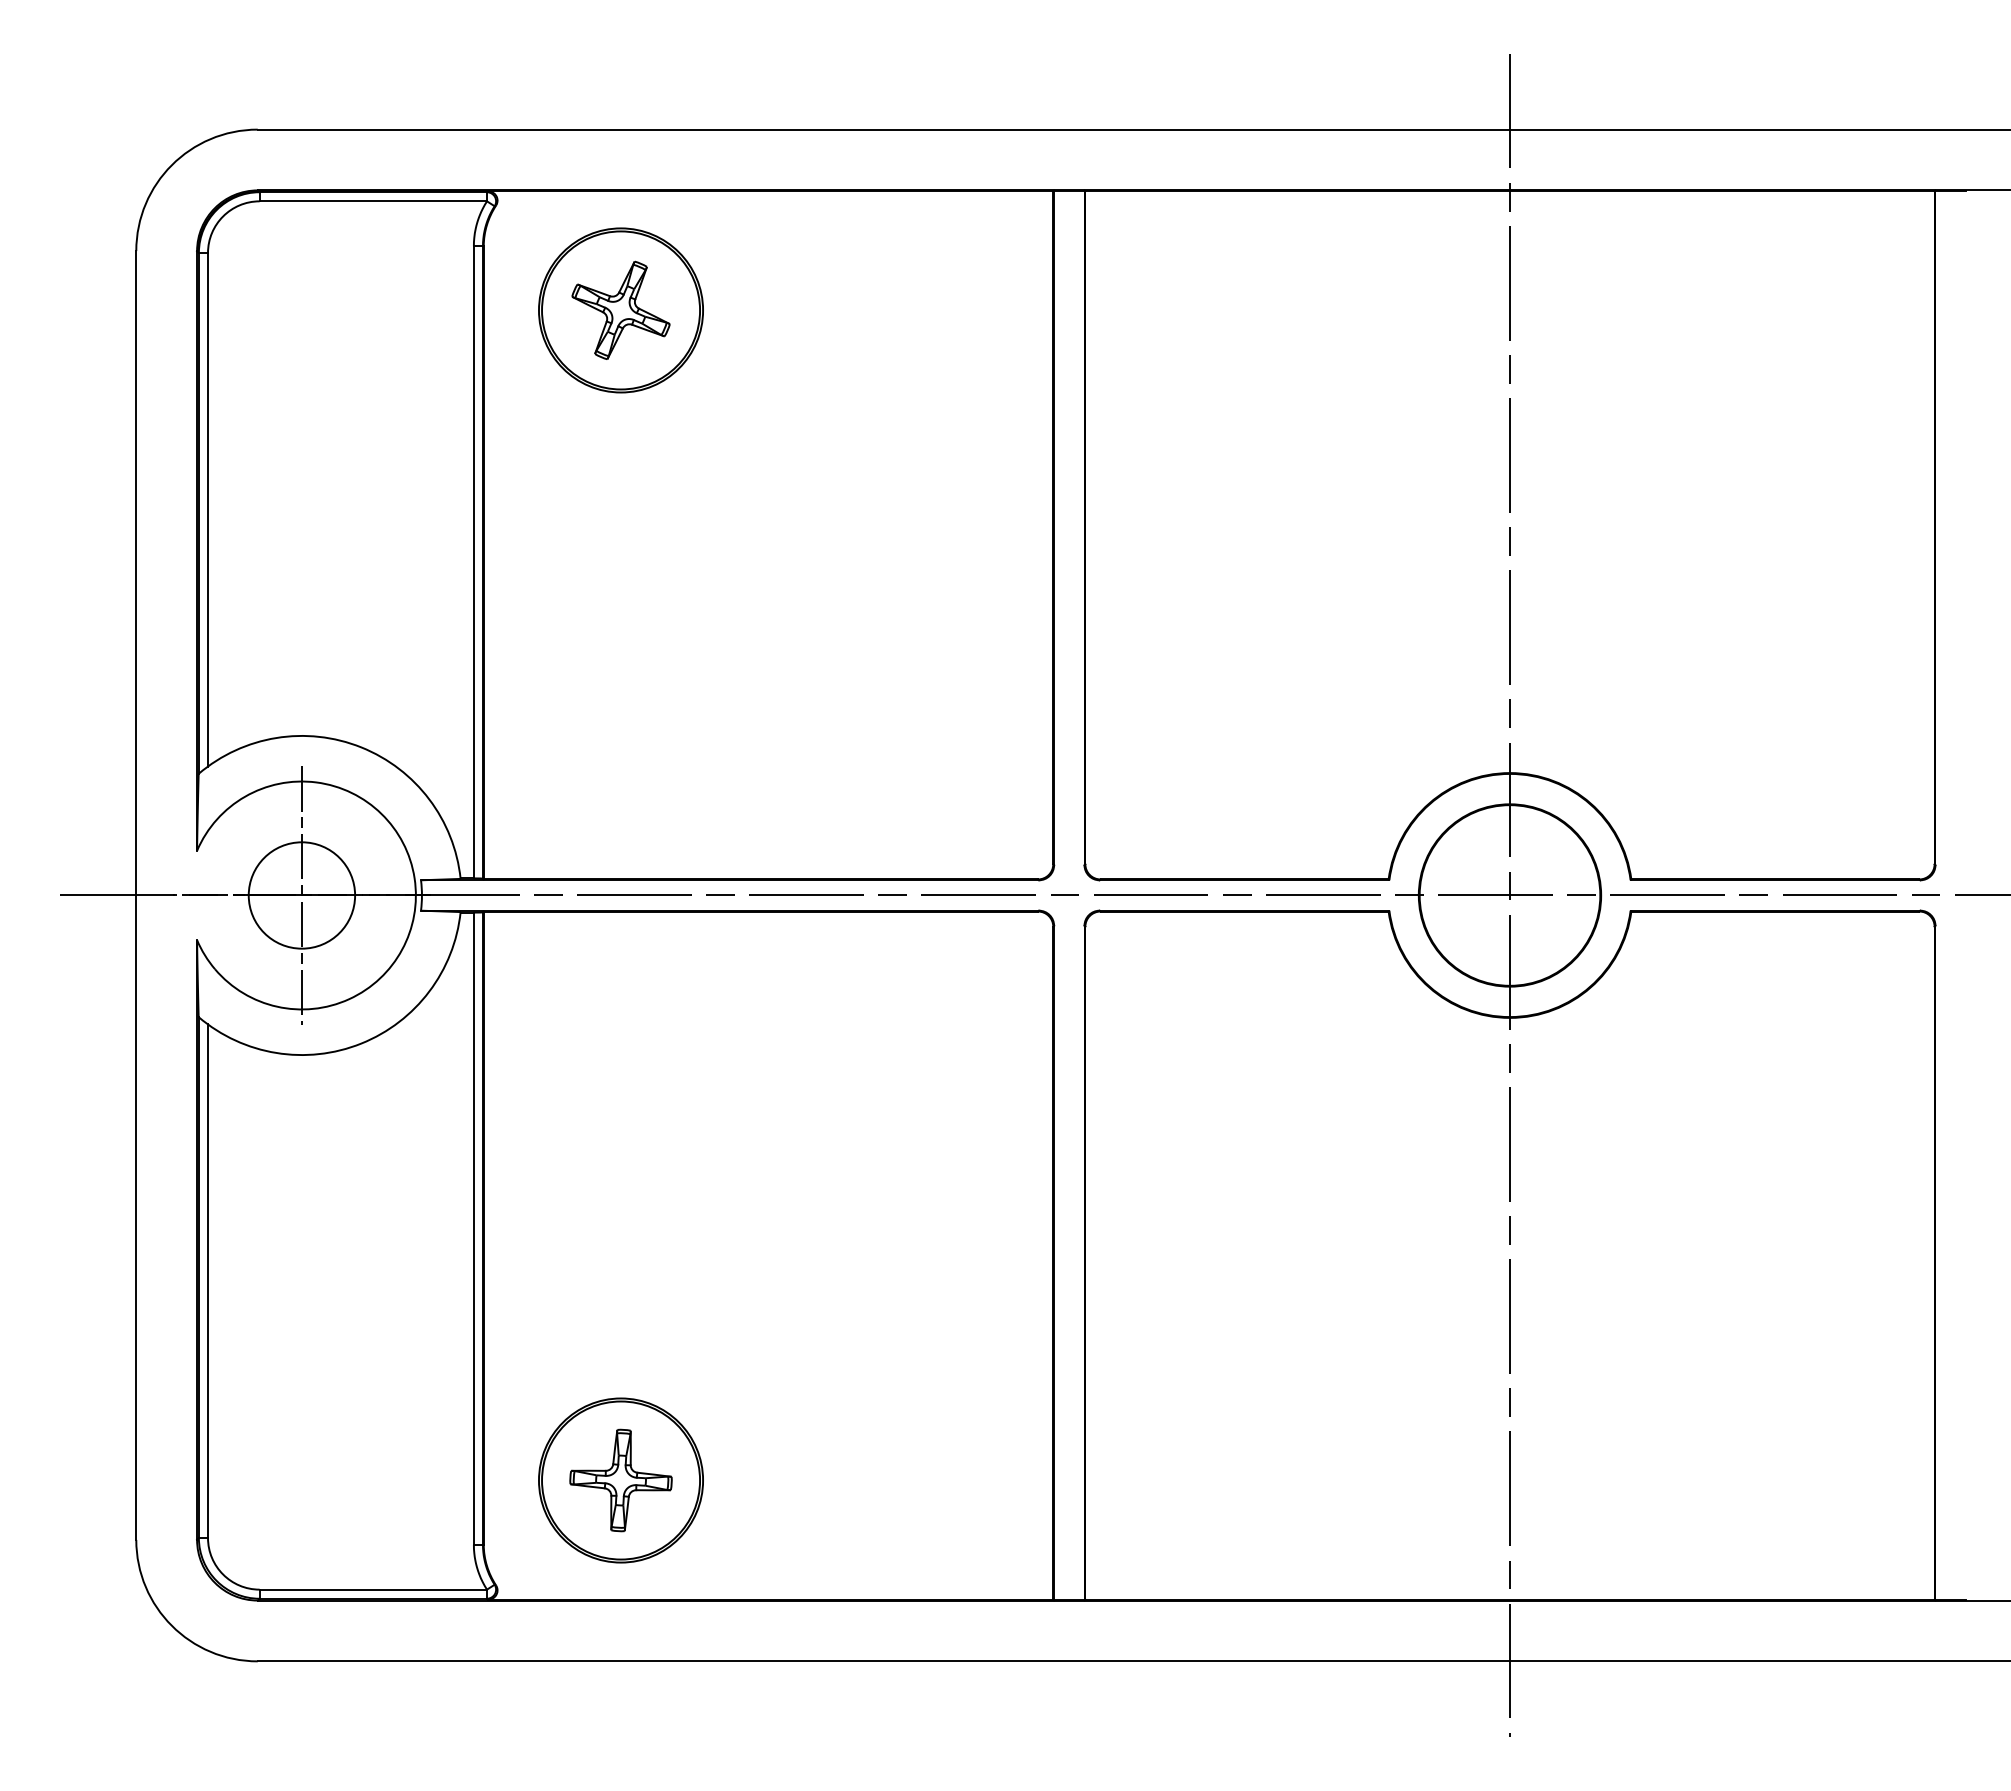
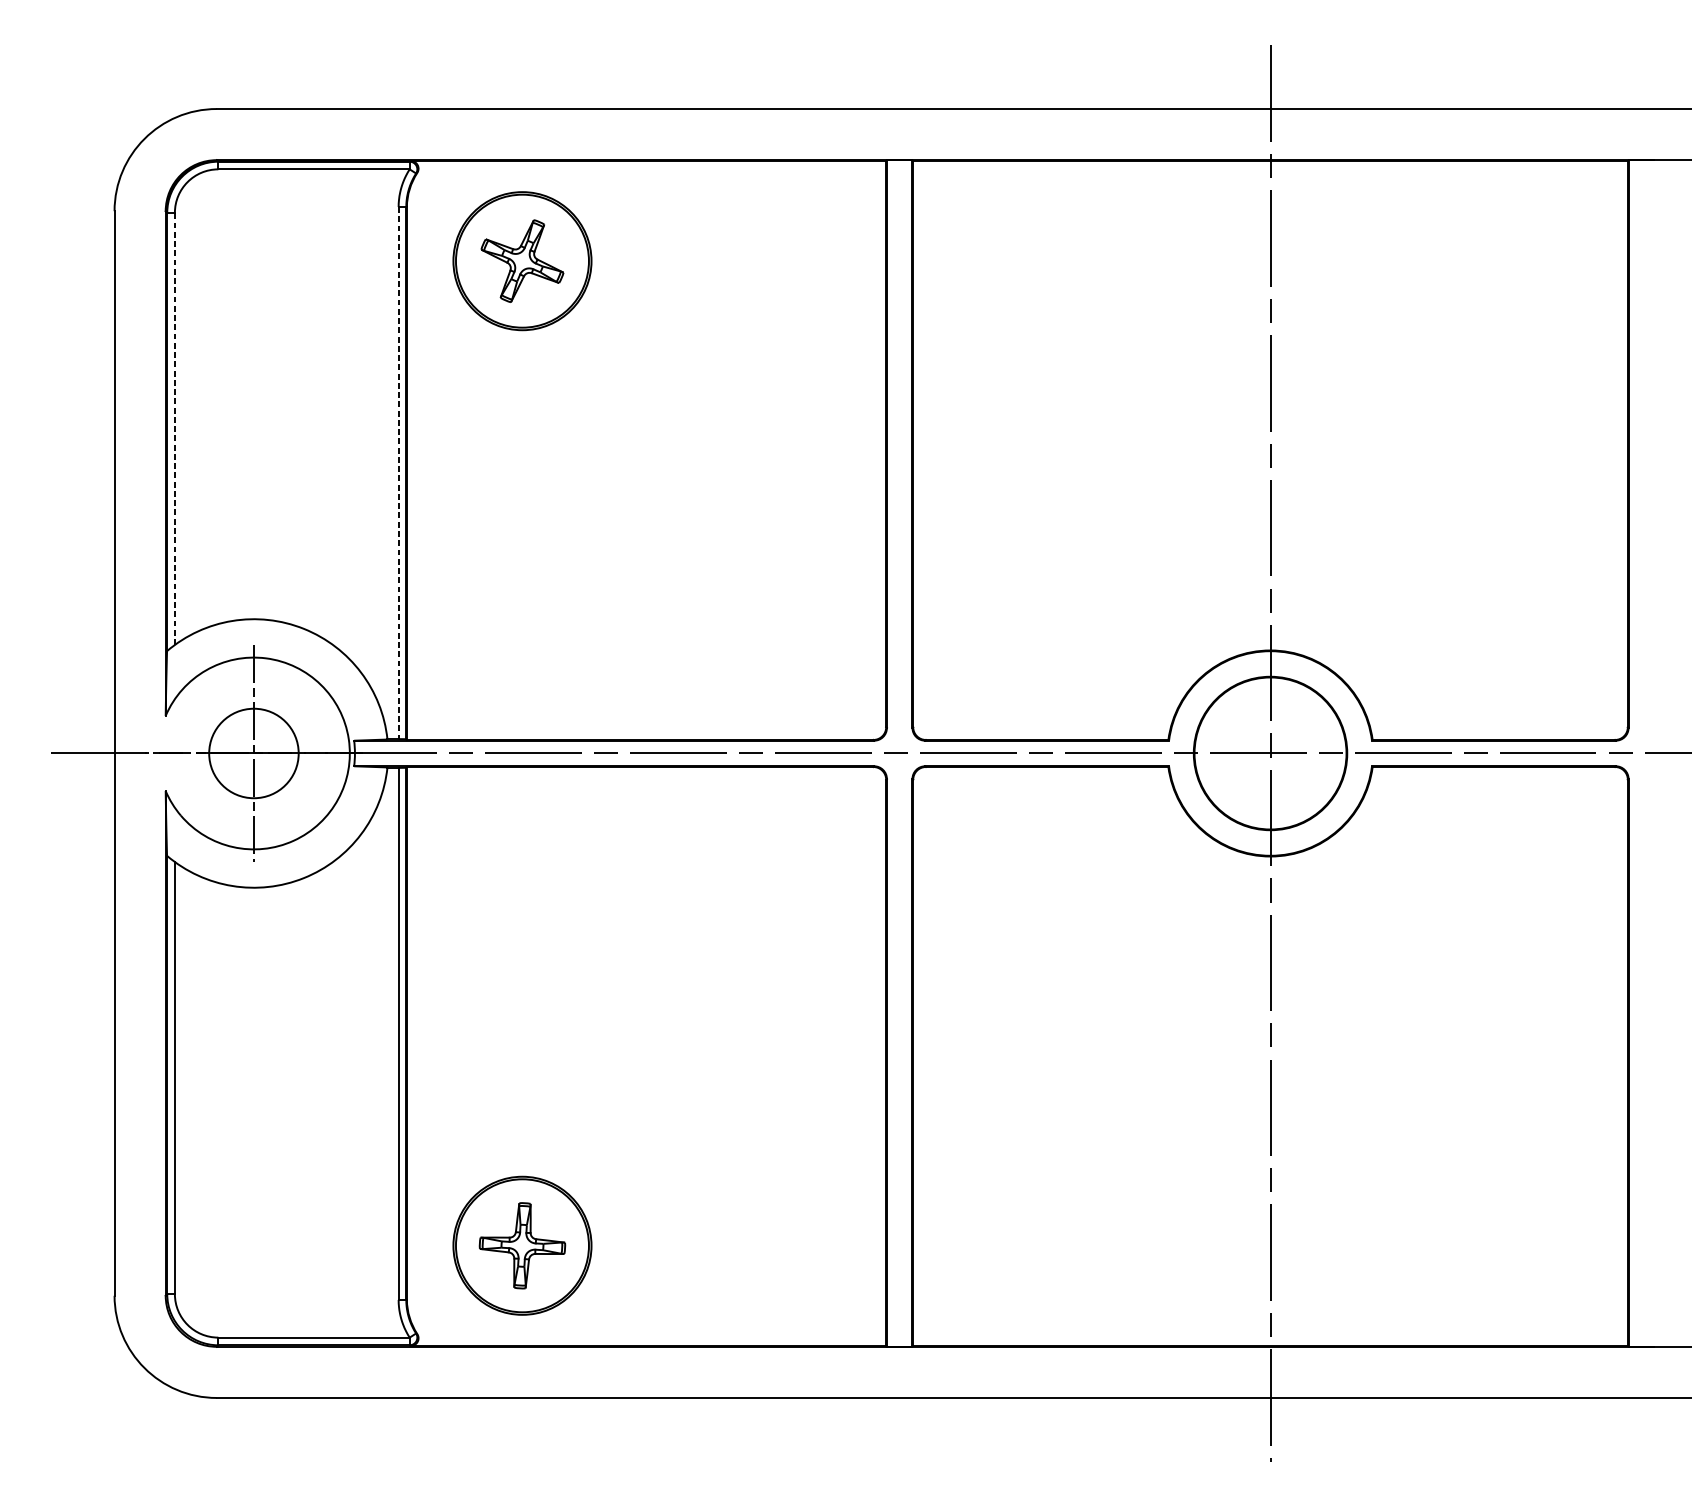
line: (208, 509) -> (175, 428), solid -> dashed
line: (473, 562) -> (398, 473), solid -> dashed

